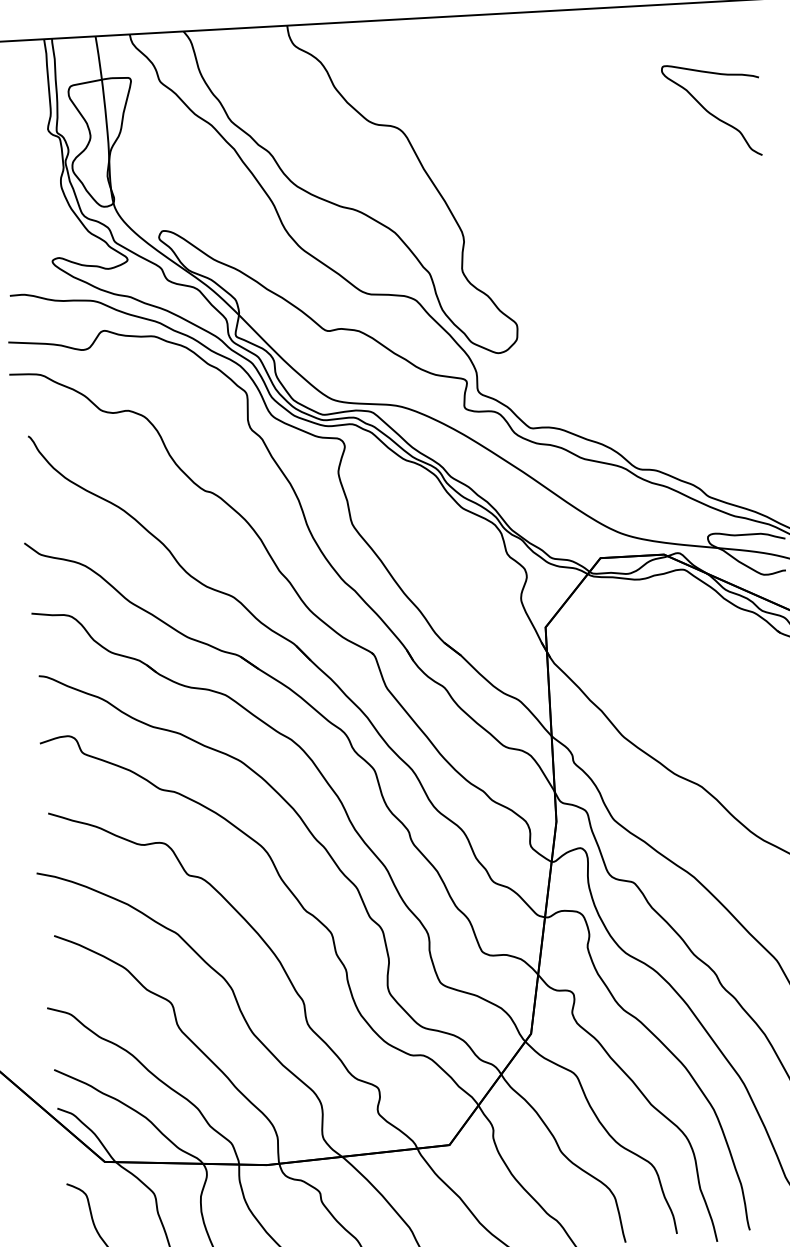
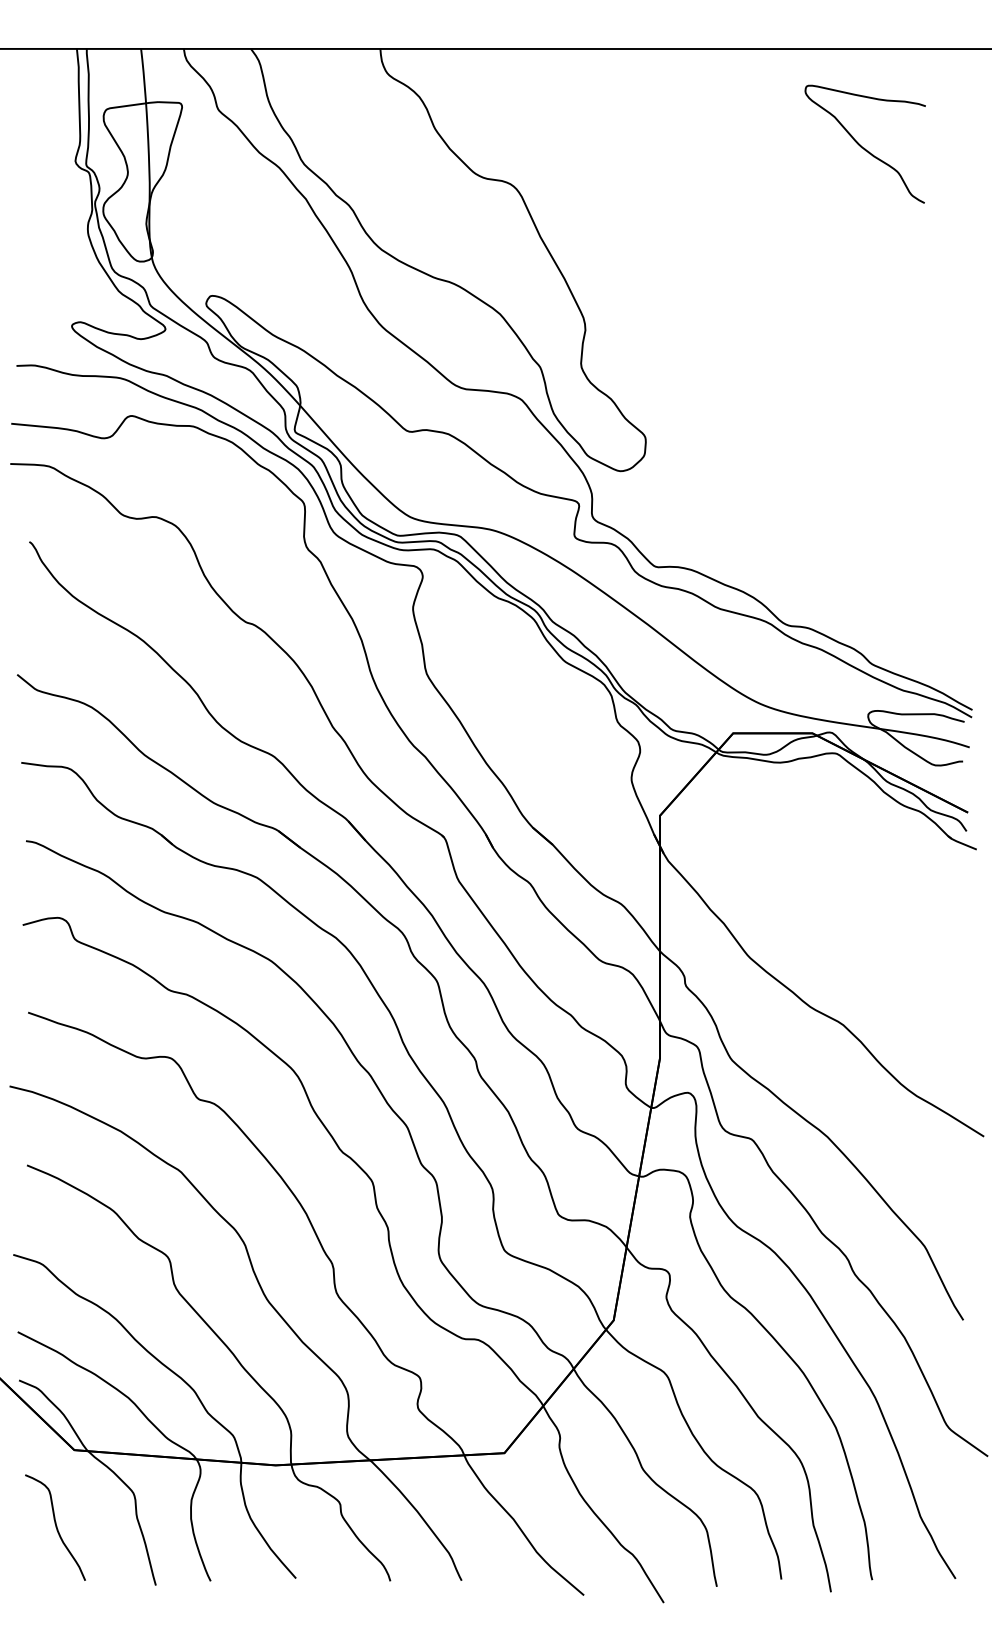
curve: (709, 111) -> (861, 145), moved

